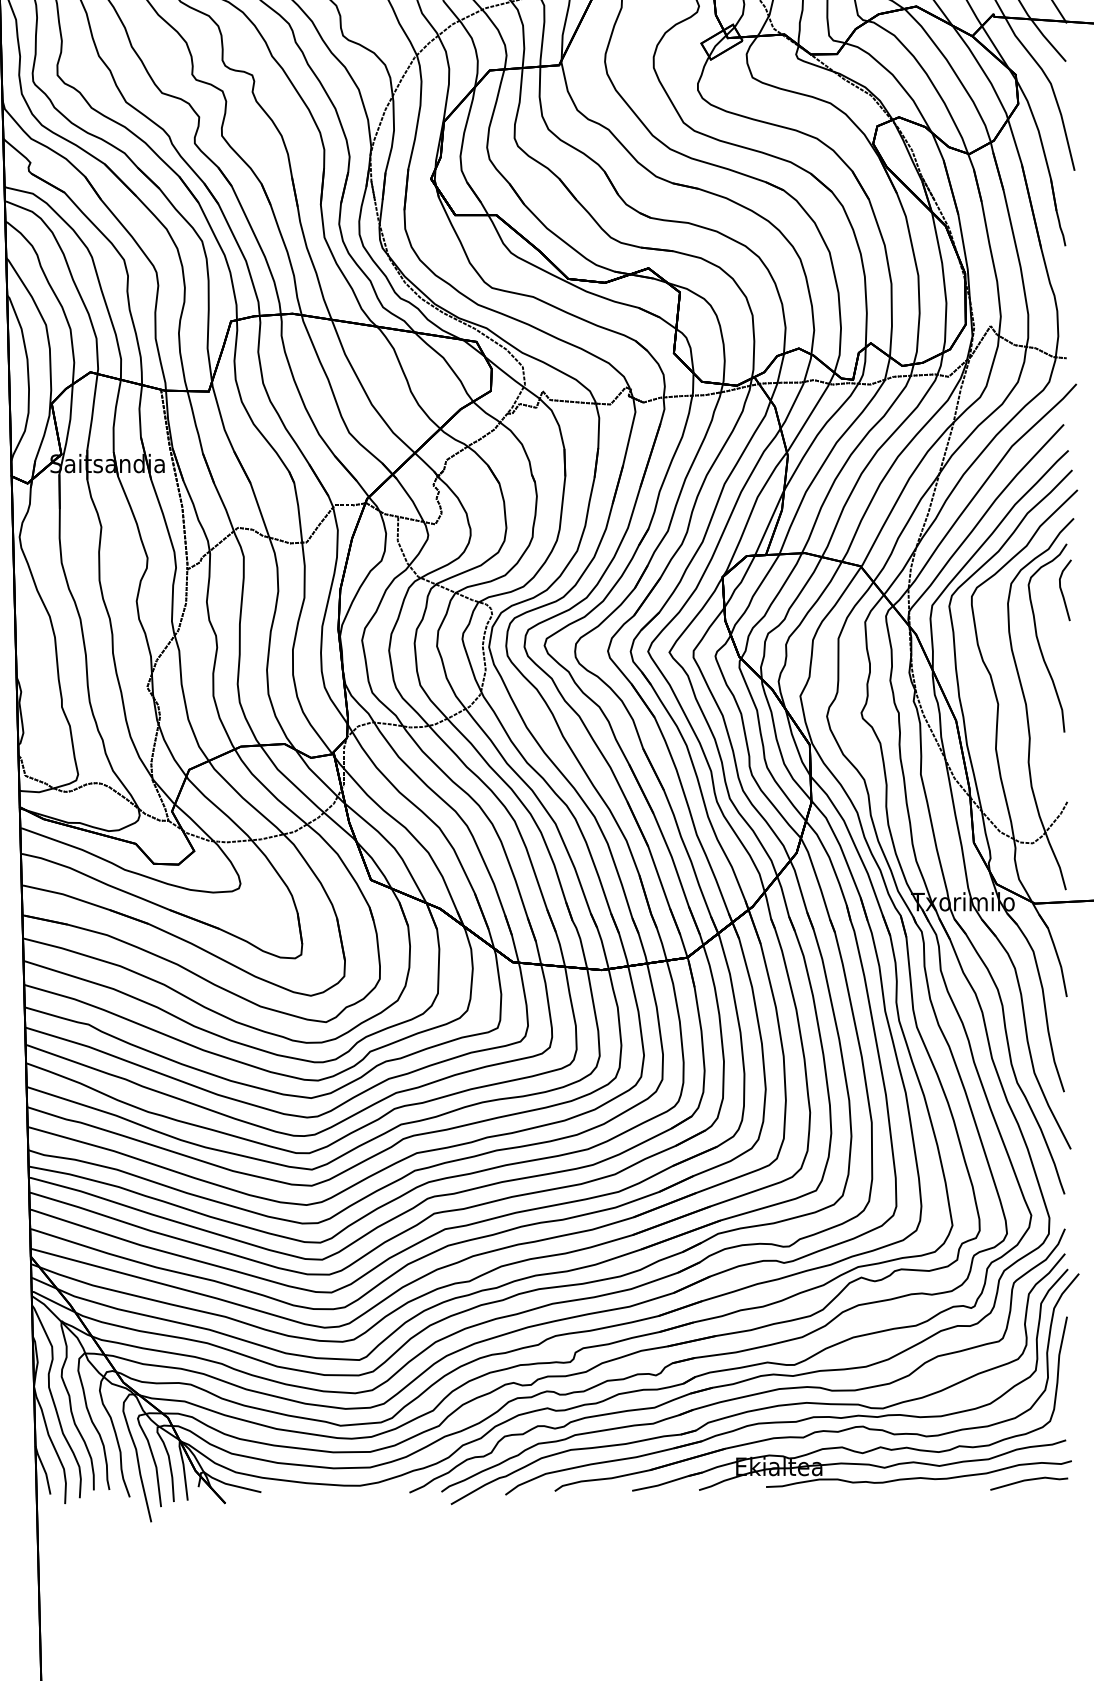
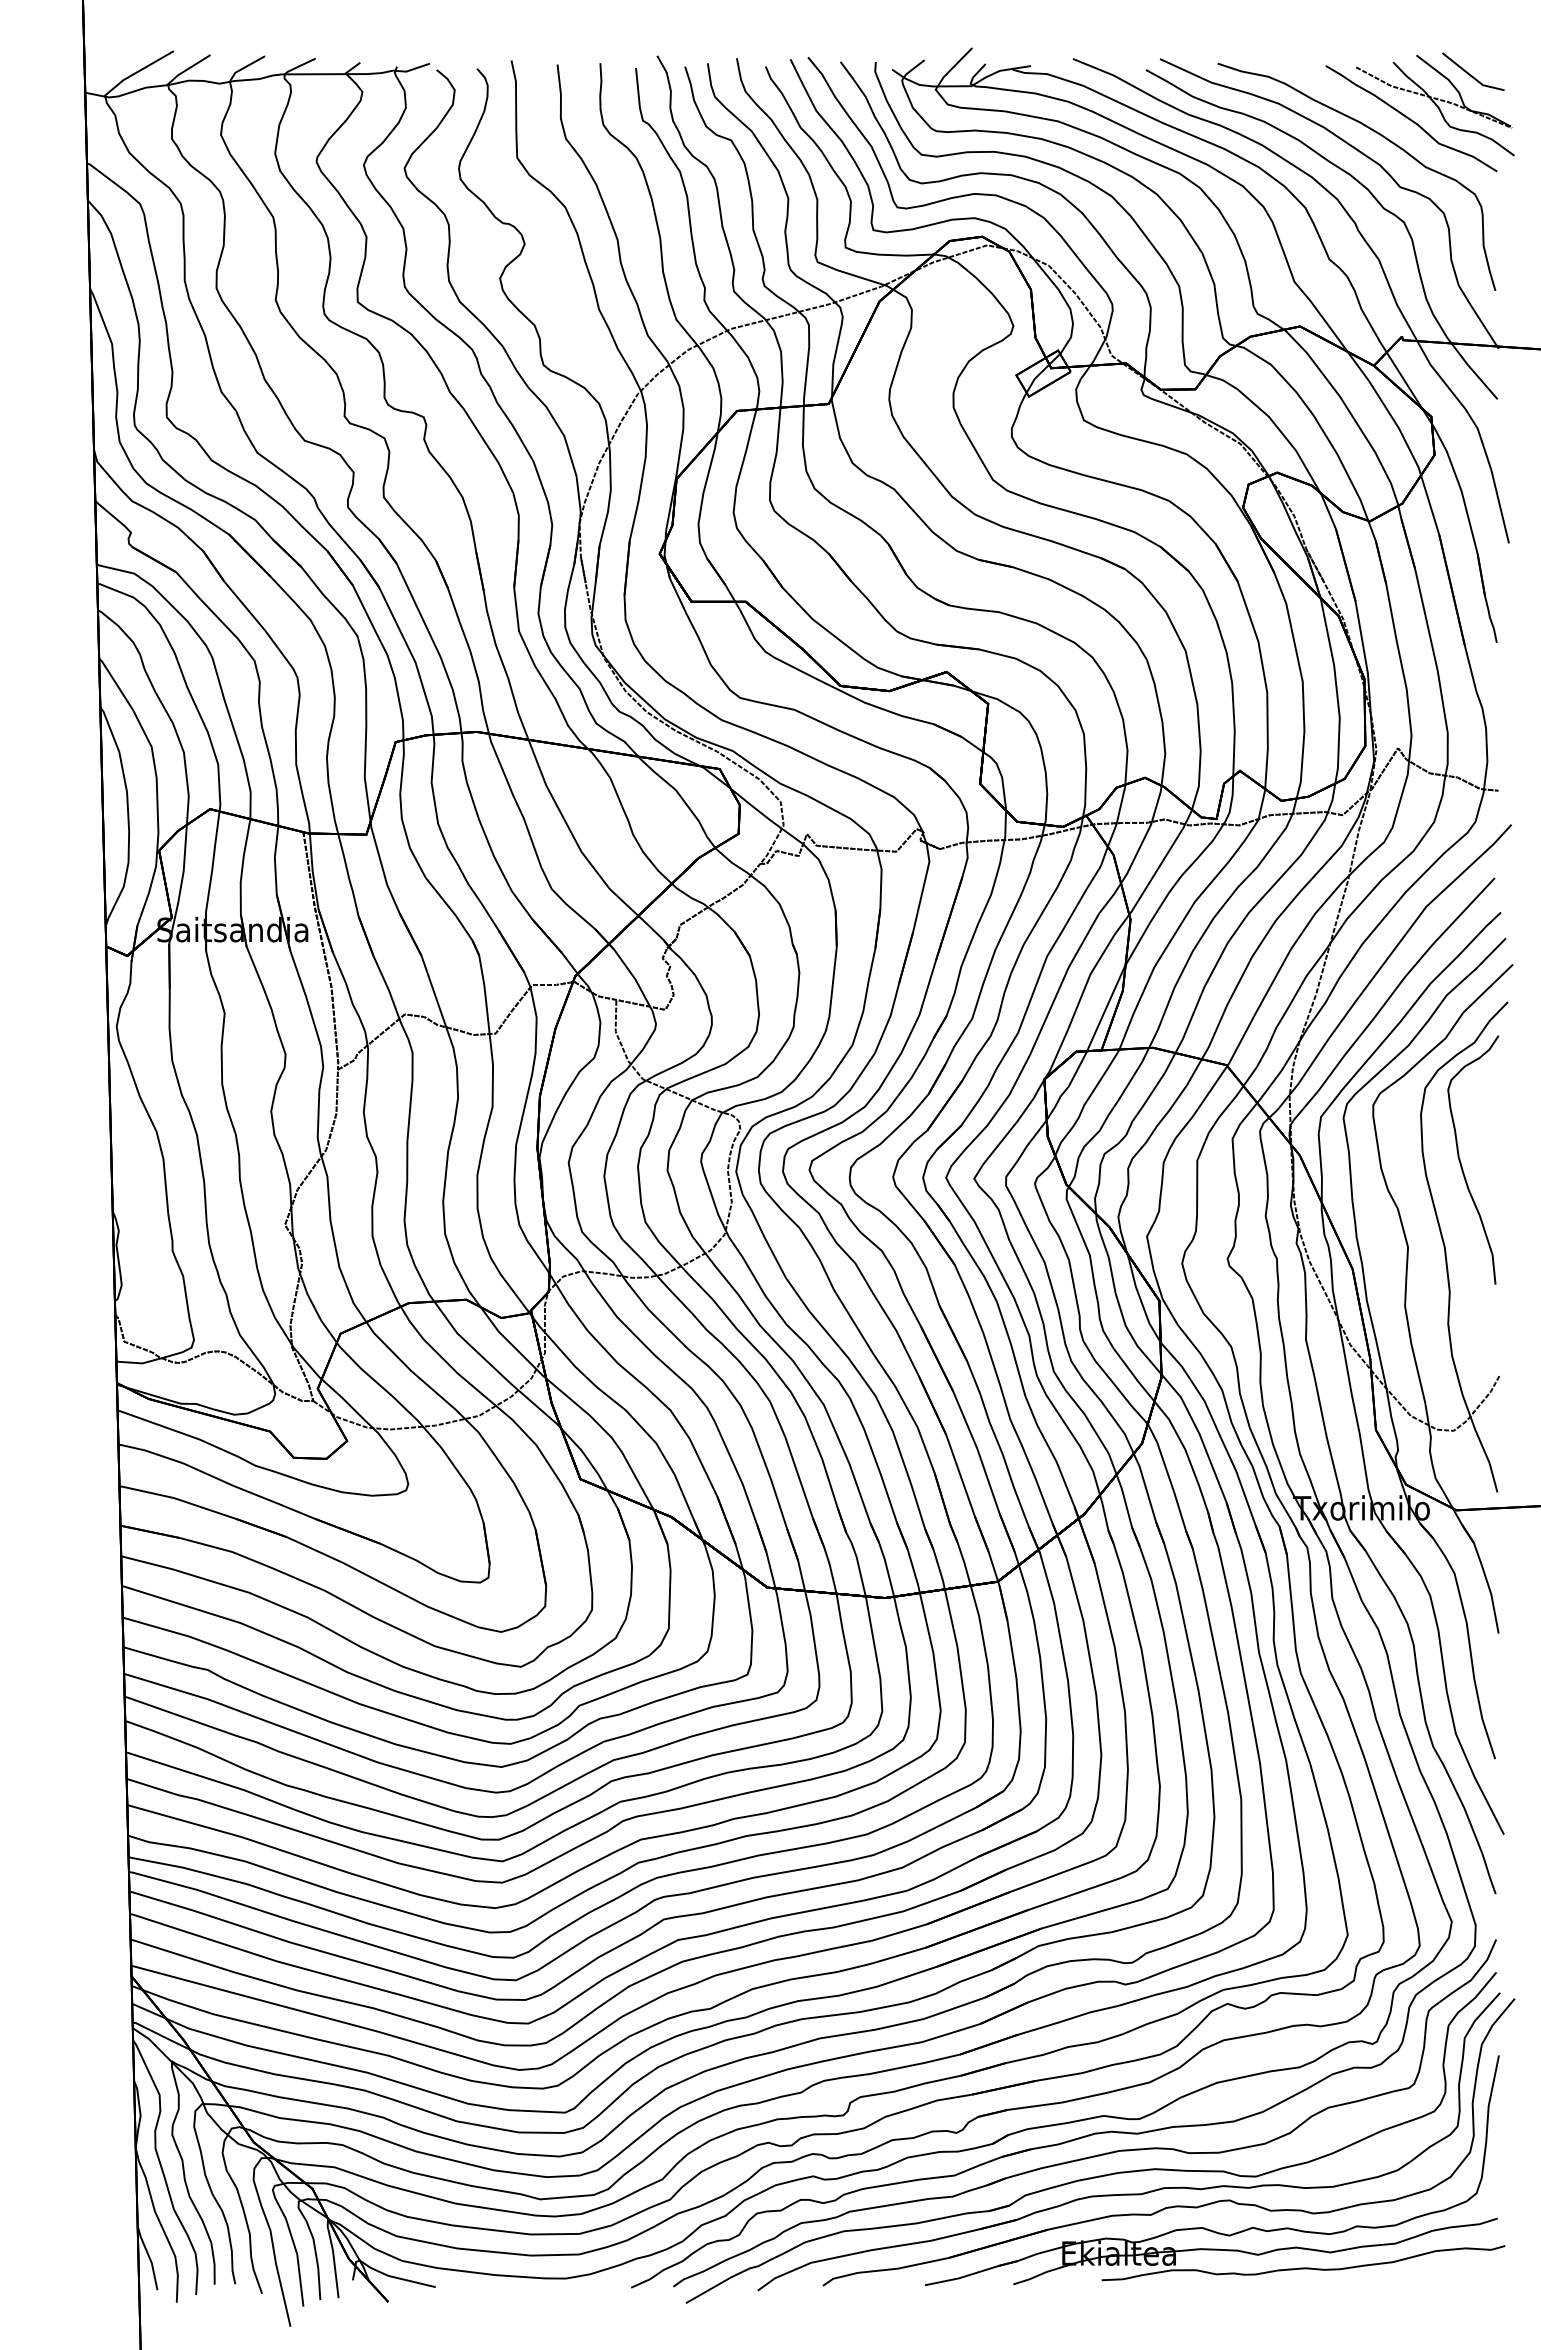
curve: (1062, 590) -> (1492, 1097), removed
line: (1028, 1480) -> (1448, 2271), removed

